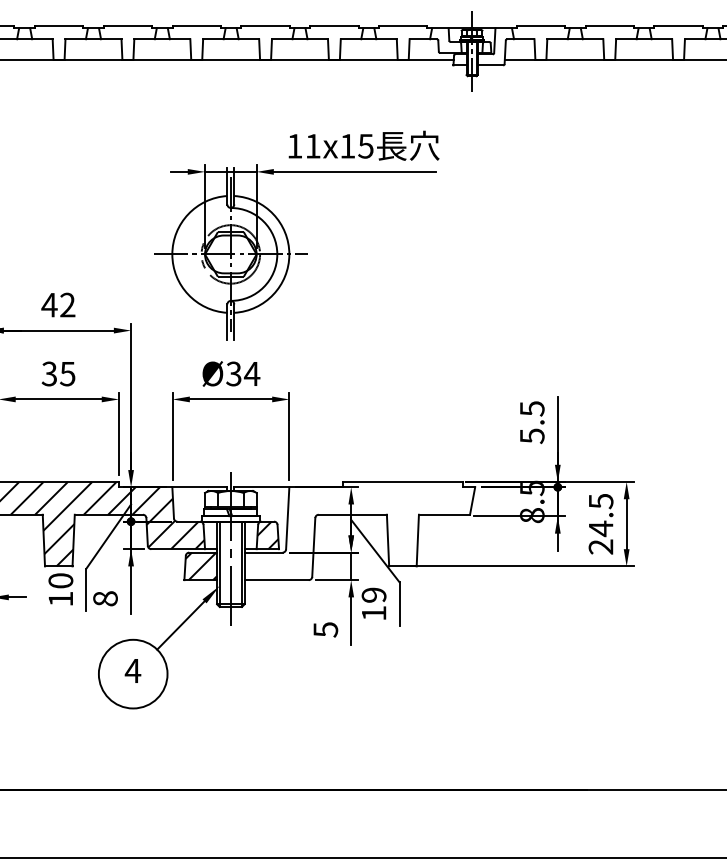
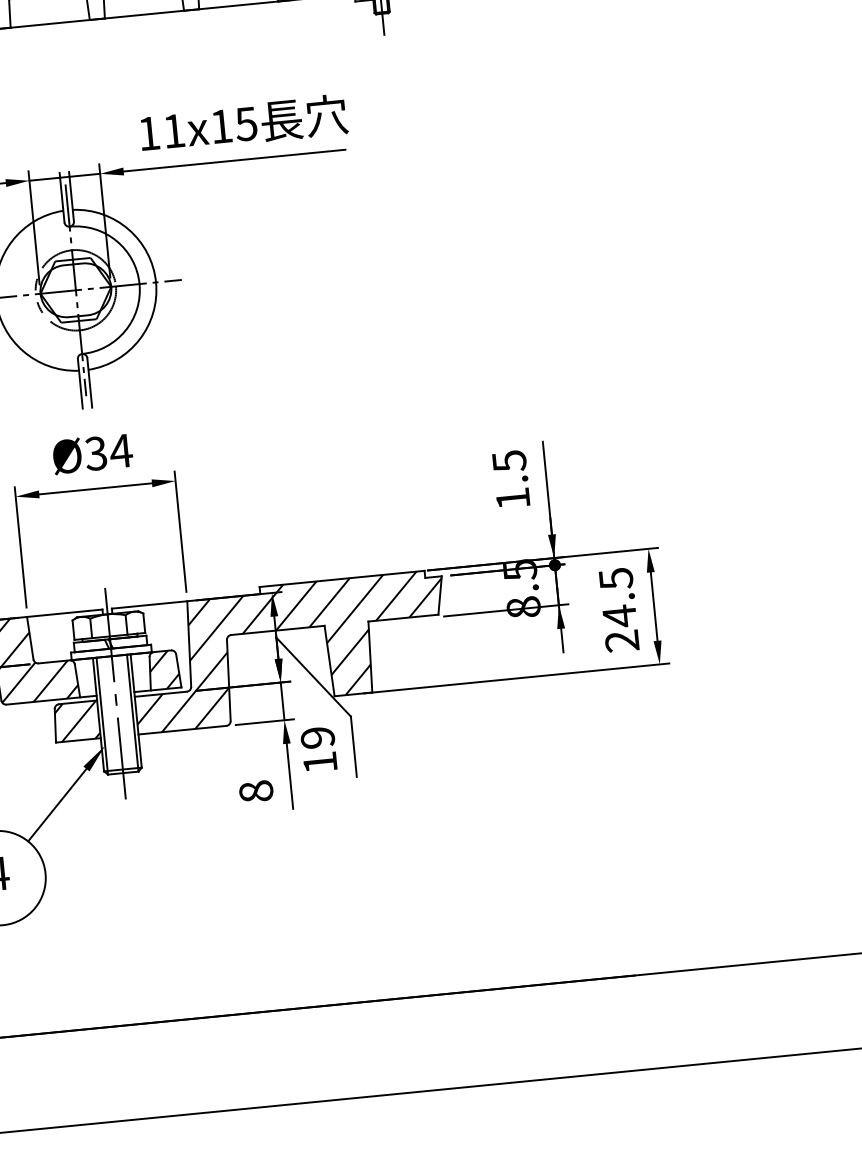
text: (532, 436) -> (513, 499), 5.5 -> 1.5
hatch: (359, 531) -> (289, 652), added
text: (325, 629) -> (255, 791), 5 -> 8

